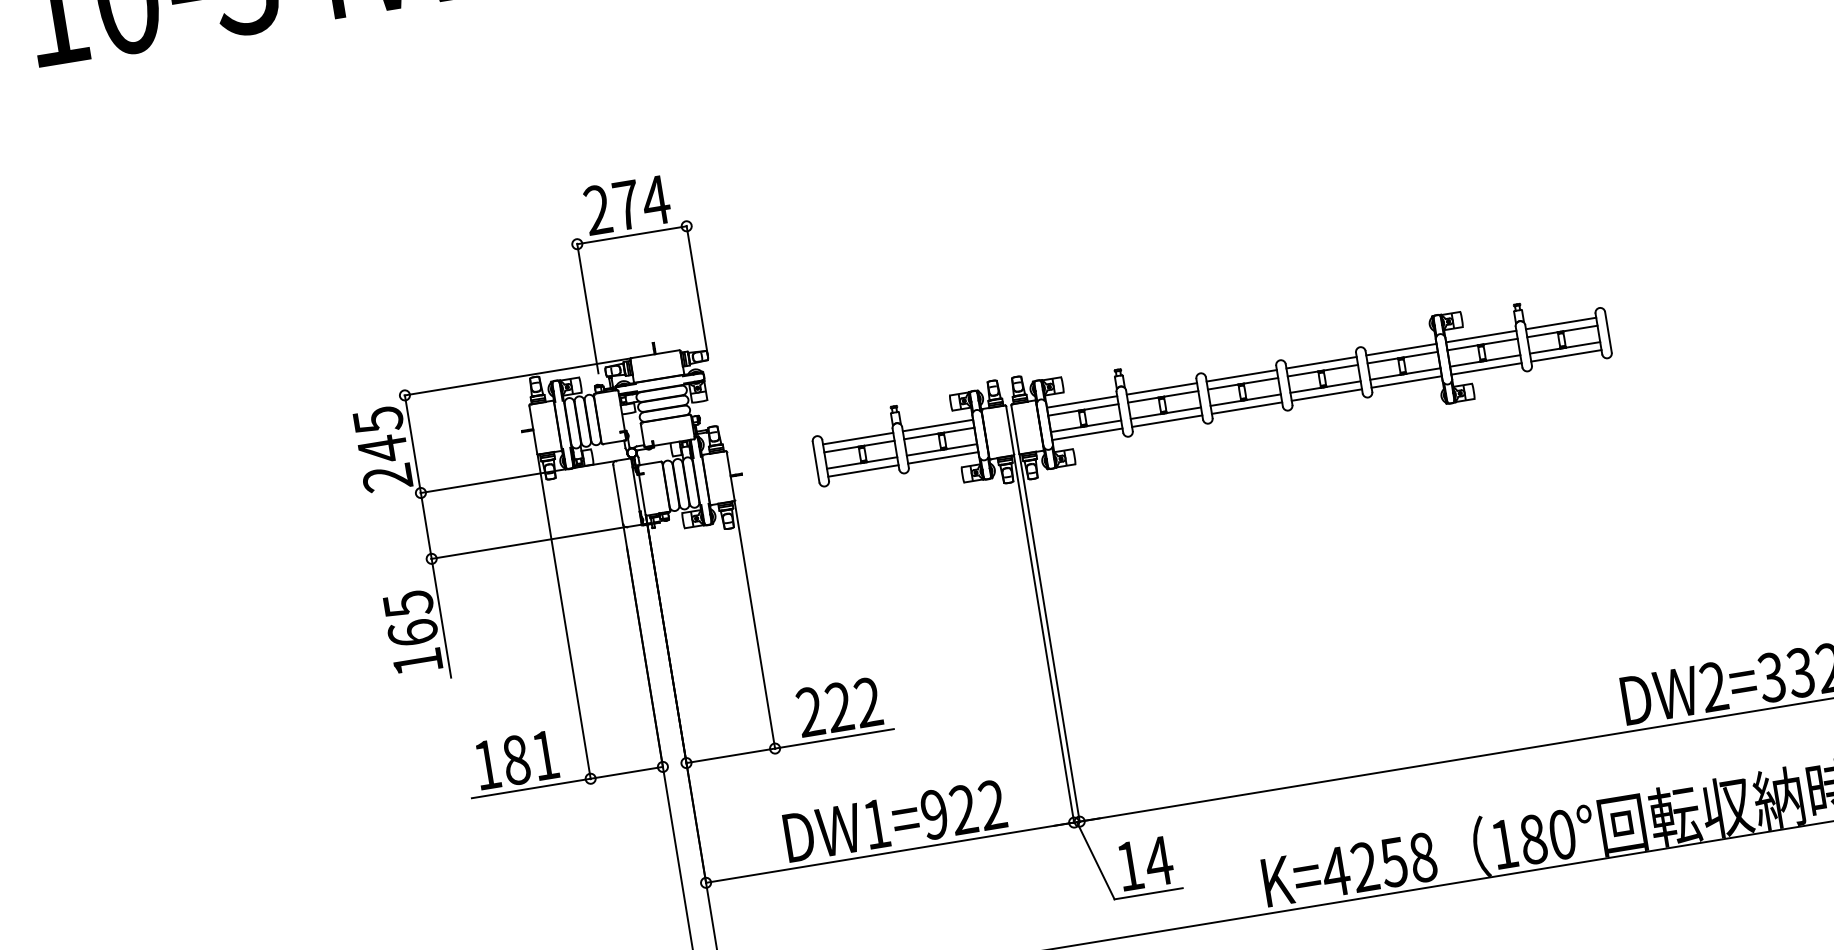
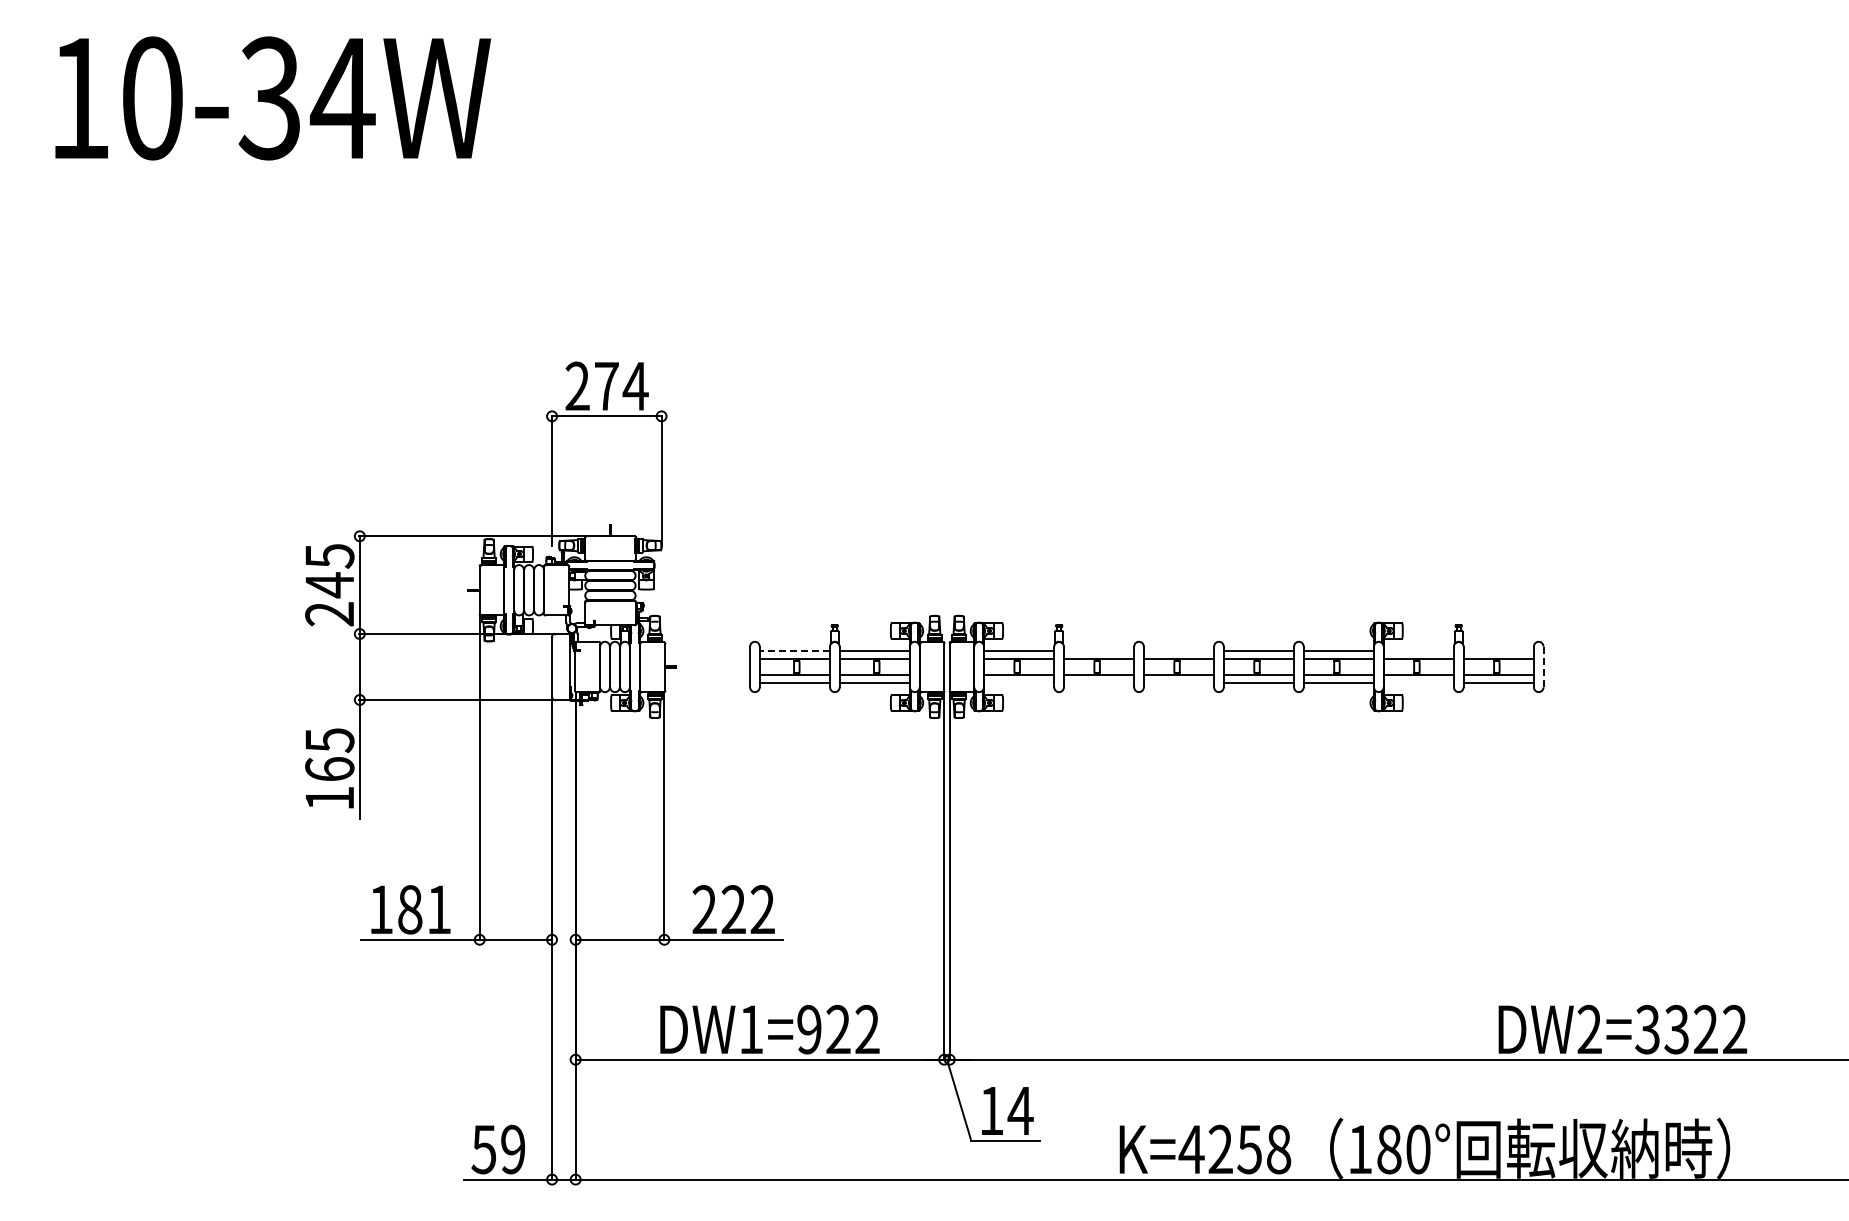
line: (1560, 323) -> (1498, 650), removed
line: (1608, 331) -> (1543, 666), solid -> dashed
line: (1480, 336) -> (1418, 650), removed
line: (1486, 369) -> (1418, 683), removed
line: (1241, 375) -> (1178, 650), removed
line: (1161, 388) -> (1098, 650), removed
line: (1246, 408) -> (1178, 683), removed
line: (1166, 421) -> (1098, 683), removed
line: (1086, 434) -> (1018, 683), removed
line: (857, 438) -> (794, 650), solid -> dashed

